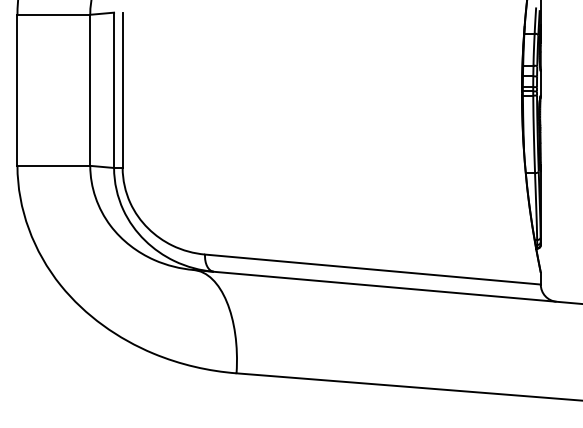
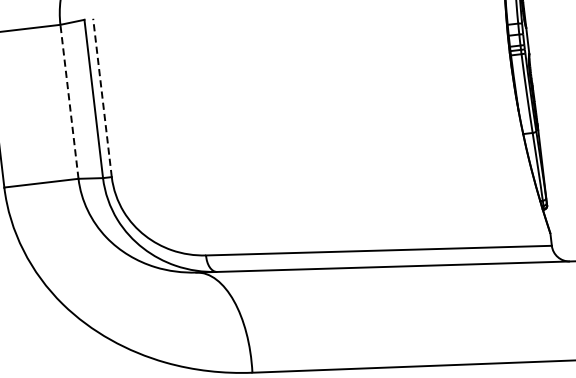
line: (90, 90) -> (69, 101), solid -> dashed
line: (122, 90) -> (102, 98), solid -> dashed

